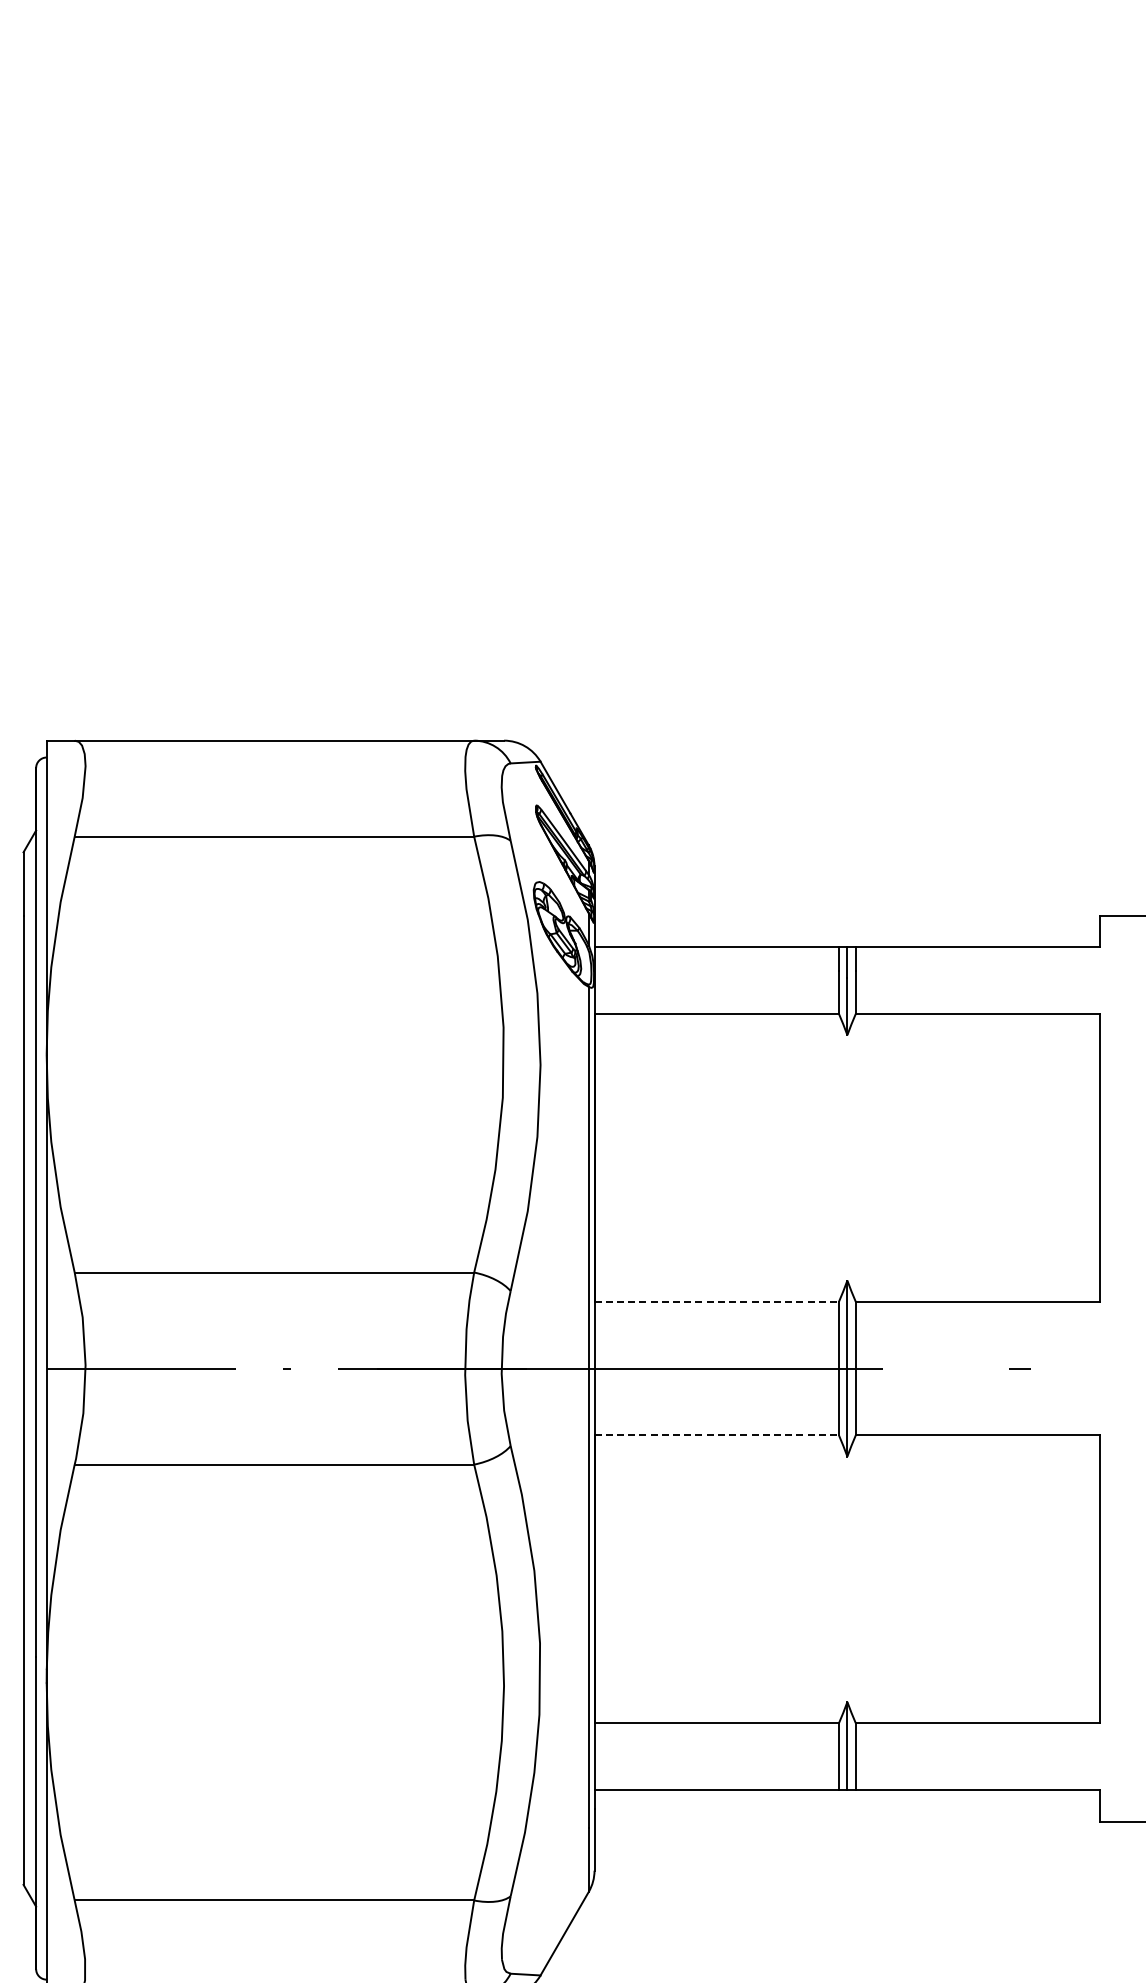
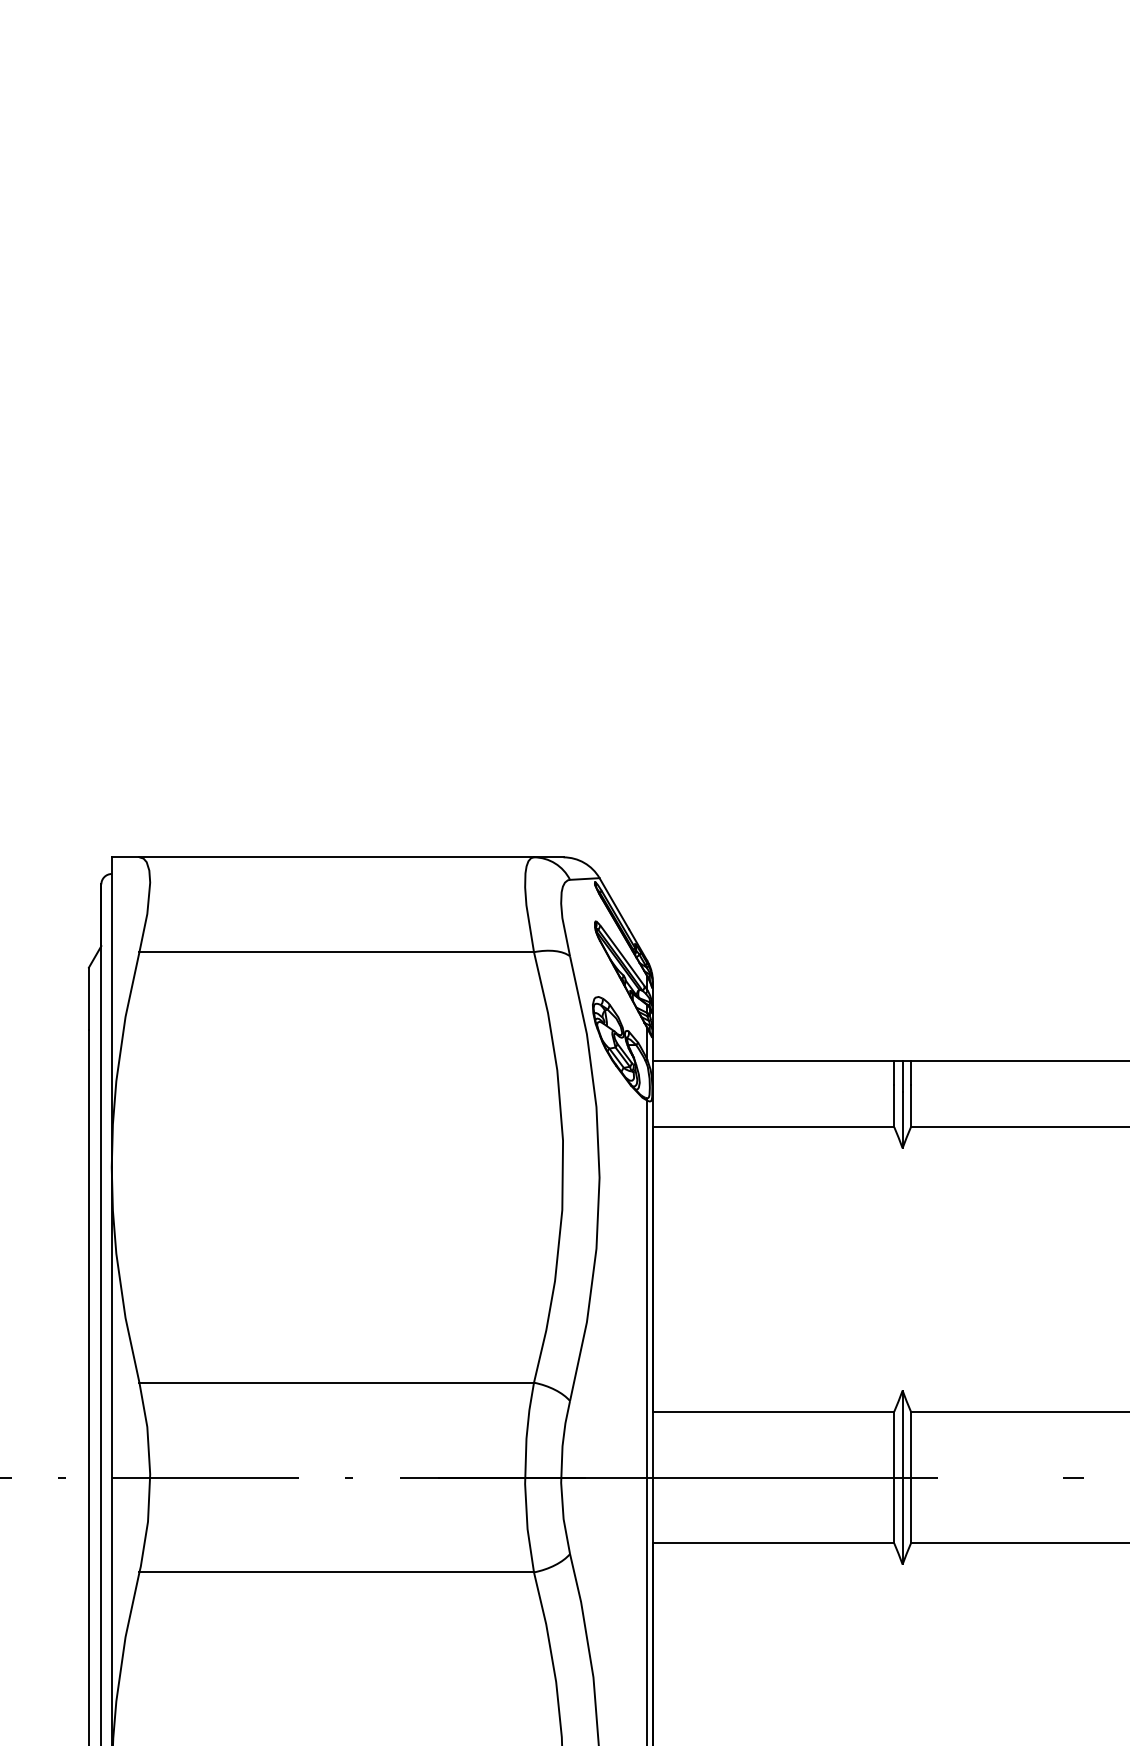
line: (717, 1301) -> (774, 1411), dashed -> solid
line: (717, 1435) -> (774, 1543), dashed -> solid

